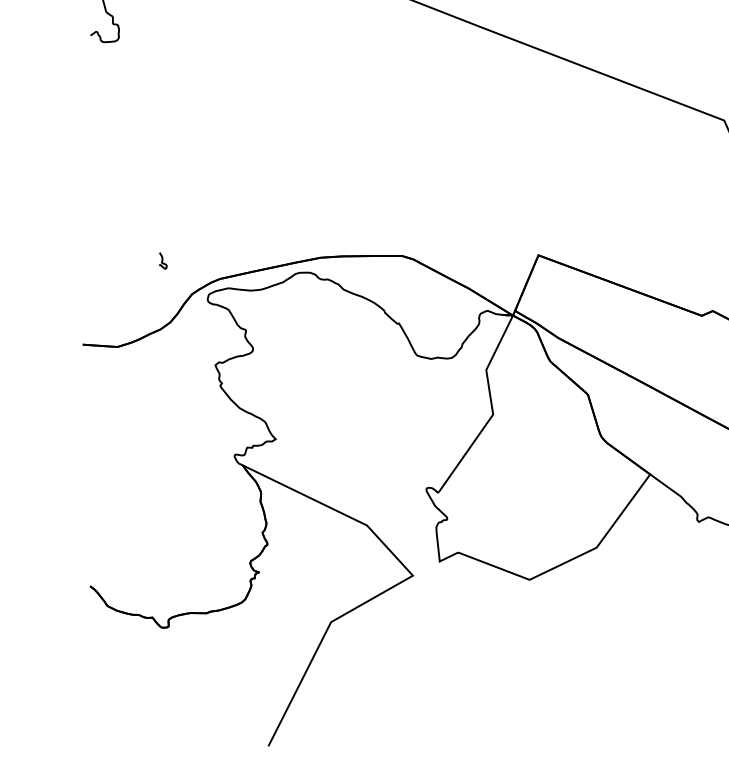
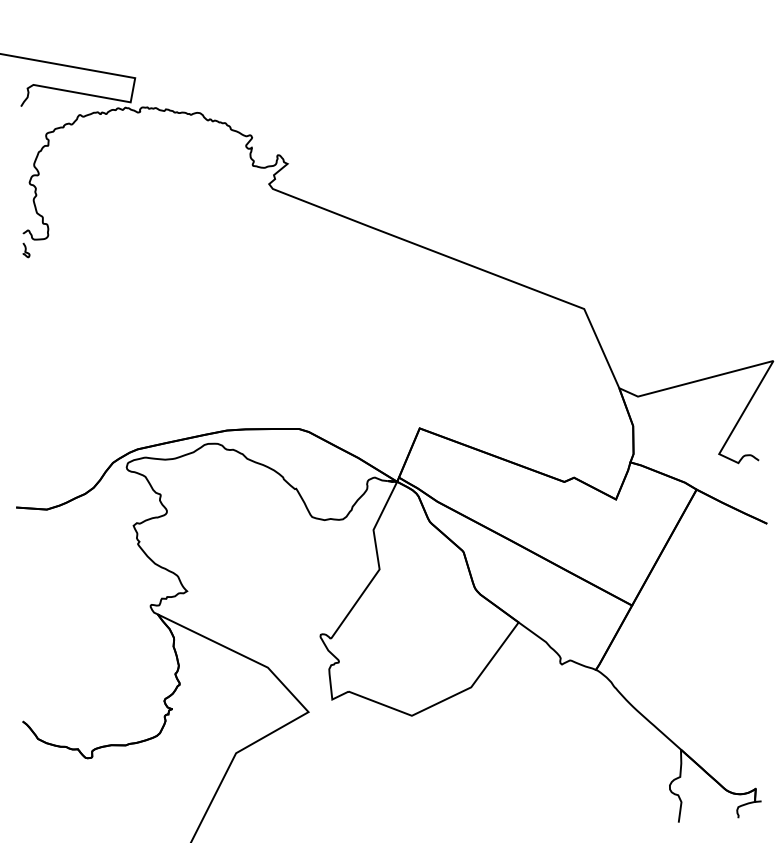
curve: (163, 261) -> (26, 250), moved

